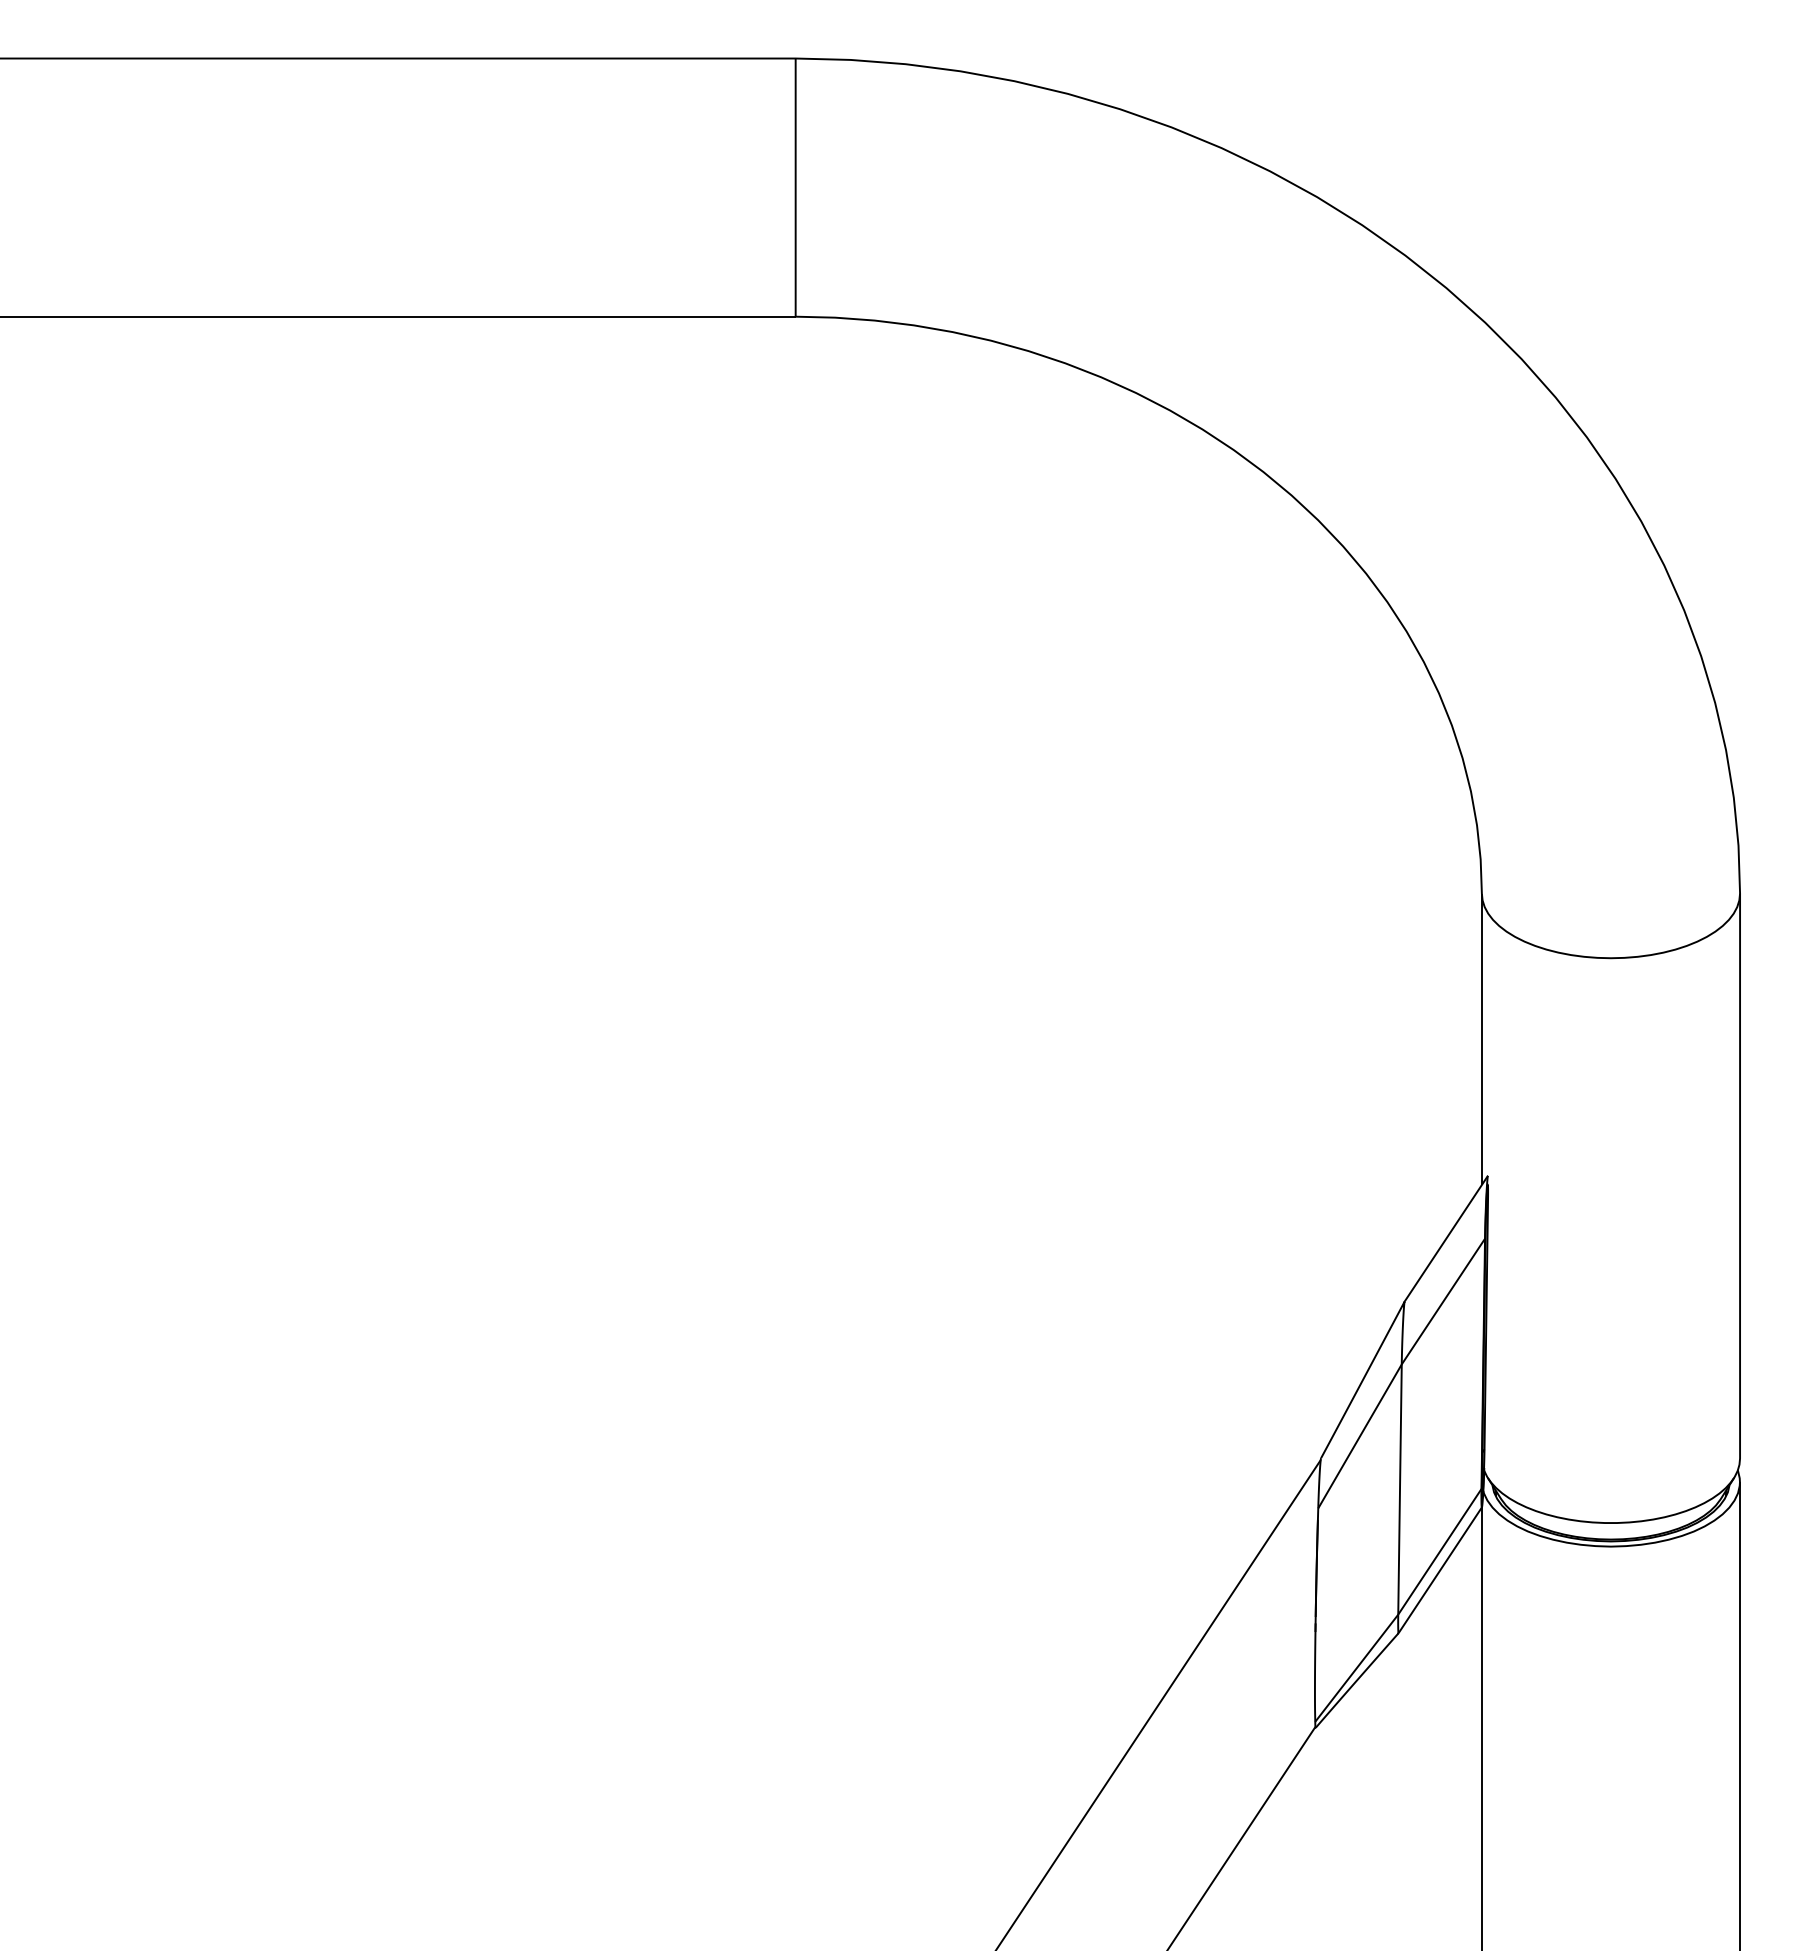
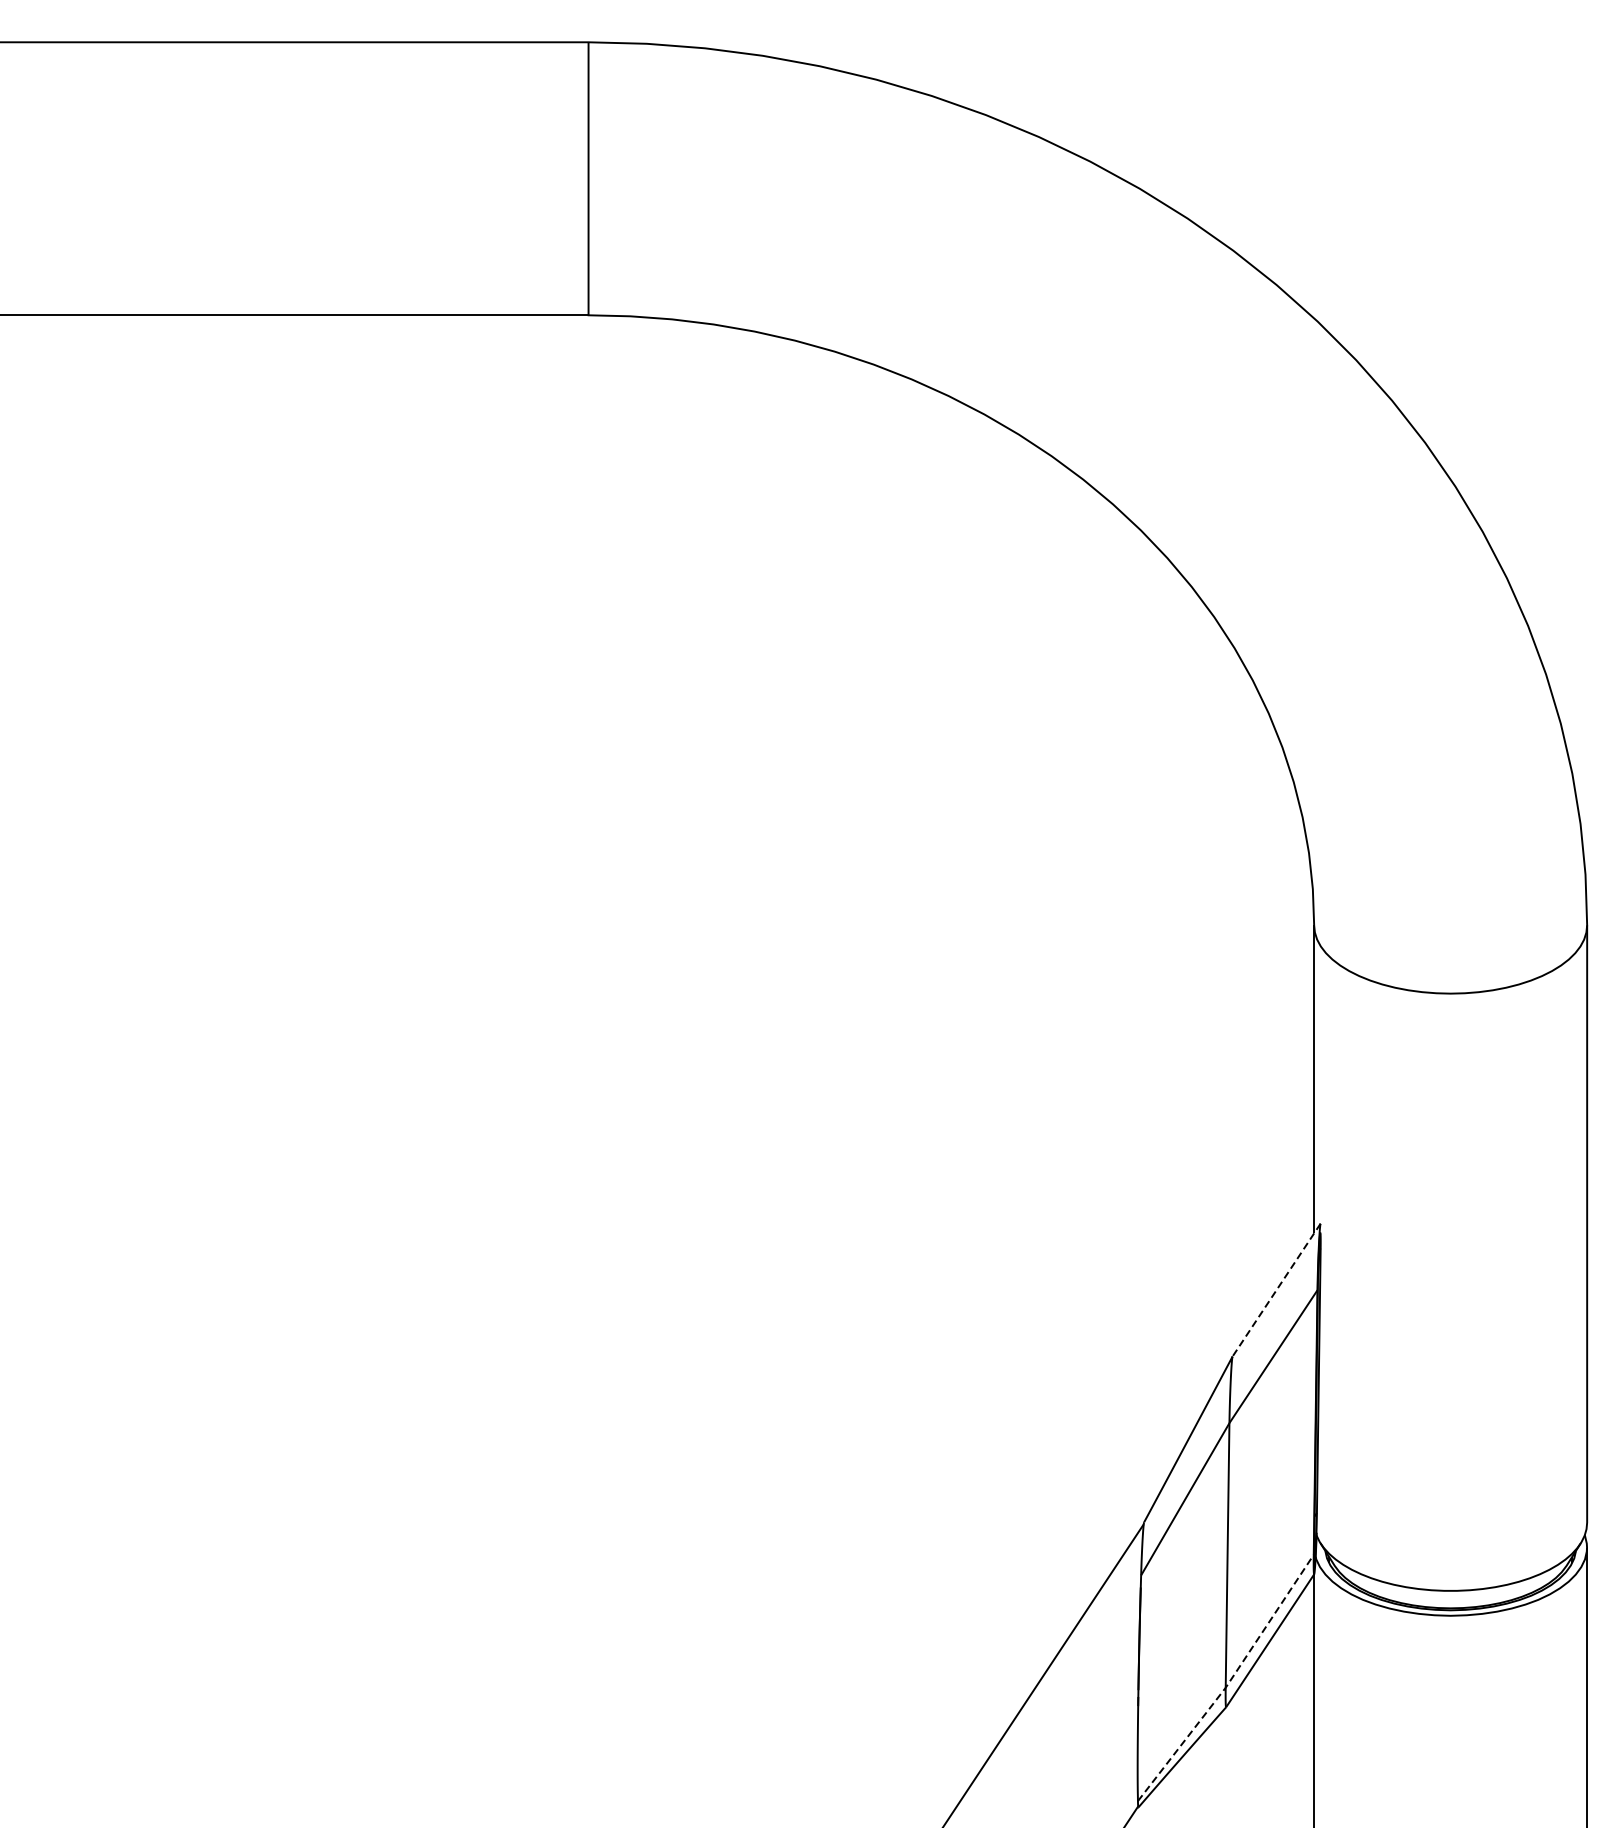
line: (1446, 1238) -> (1276, 1290), solid -> dashed
line: (1402, 1608) -> (1230, 1681), solid -> dashed

